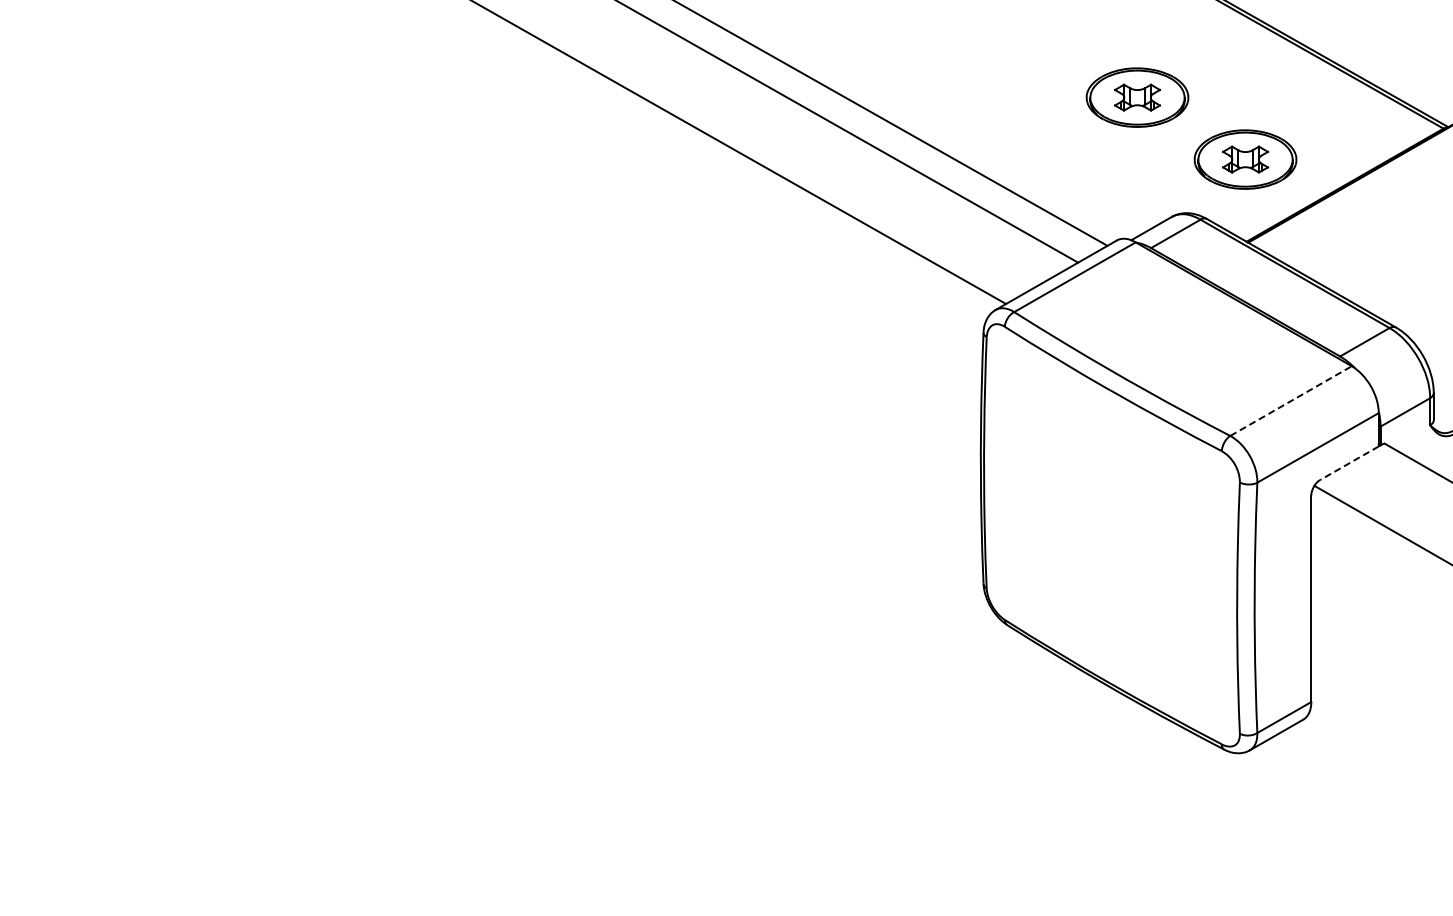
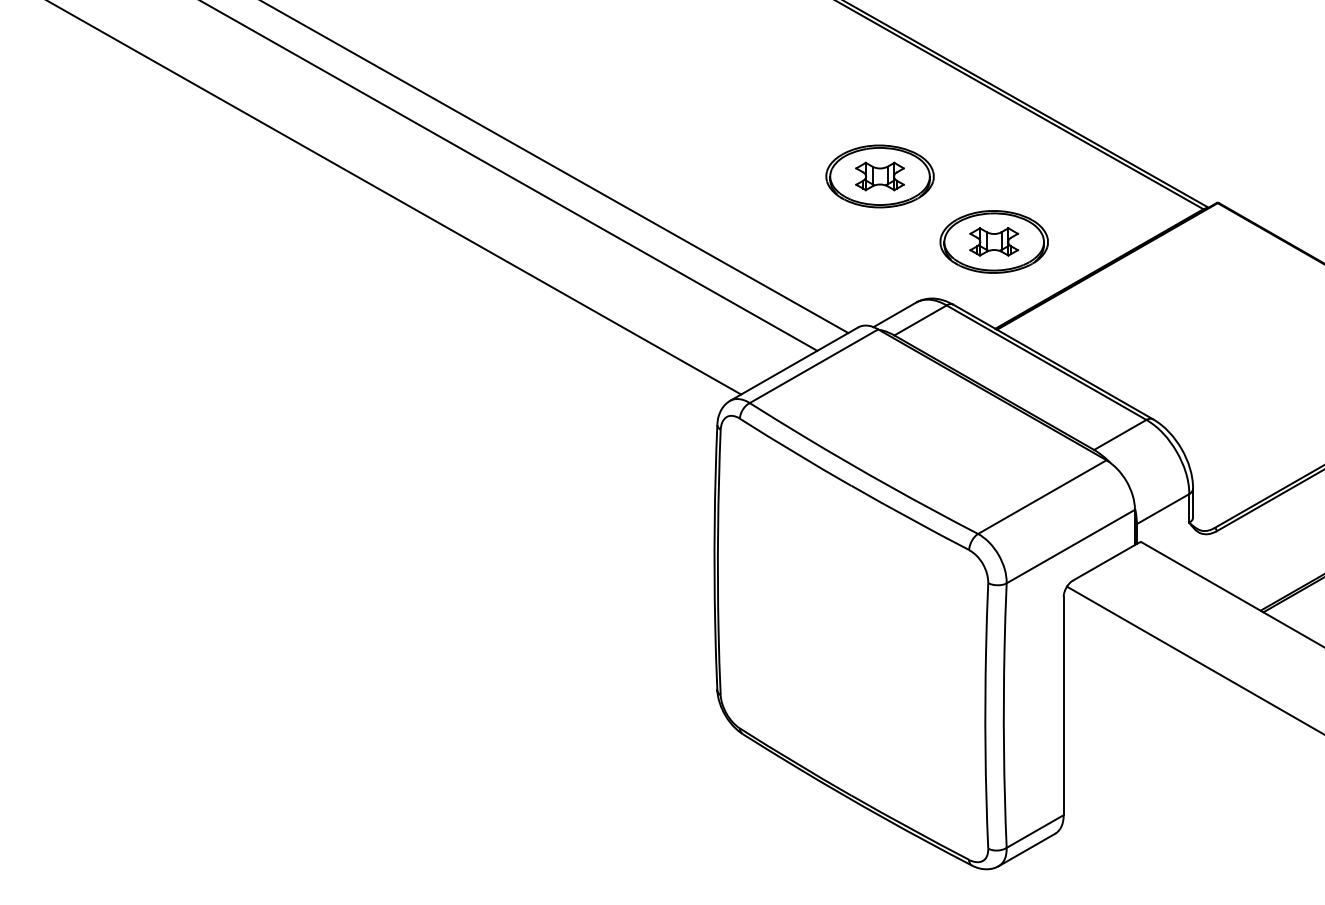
line: (1291, 400) -> (1042, 496), dashed -> solid
line: (1349, 463) -> (1104, 563), dashed -> solid

